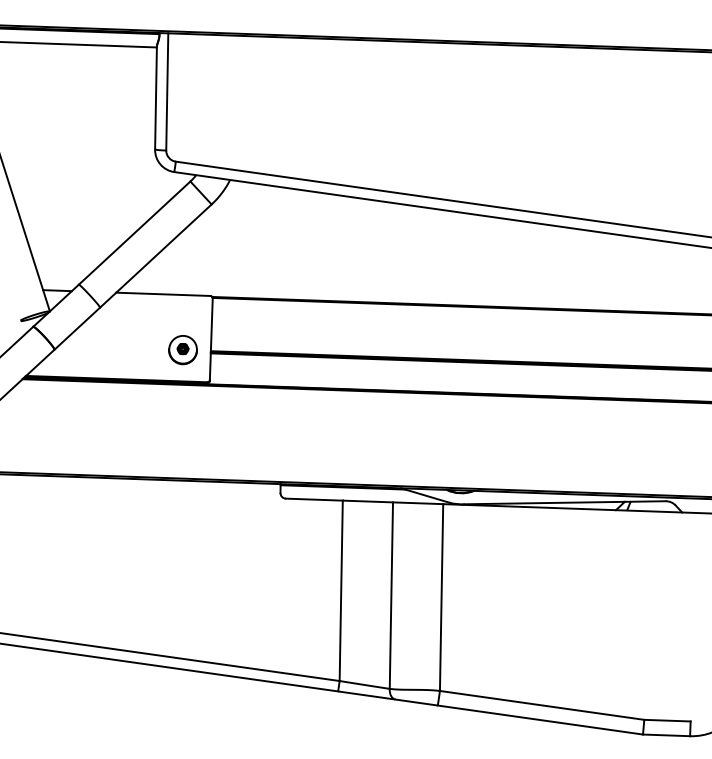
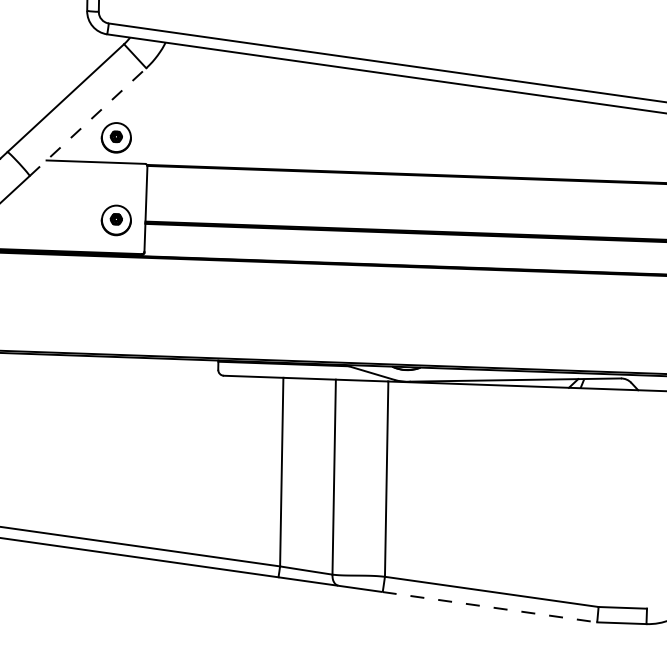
line: (155, 256) -> (87, 122), solid -> dashed
part: (182, 271) -> (115, 138), added
line: (540, 720) -> (490, 607), solid -> dashed

